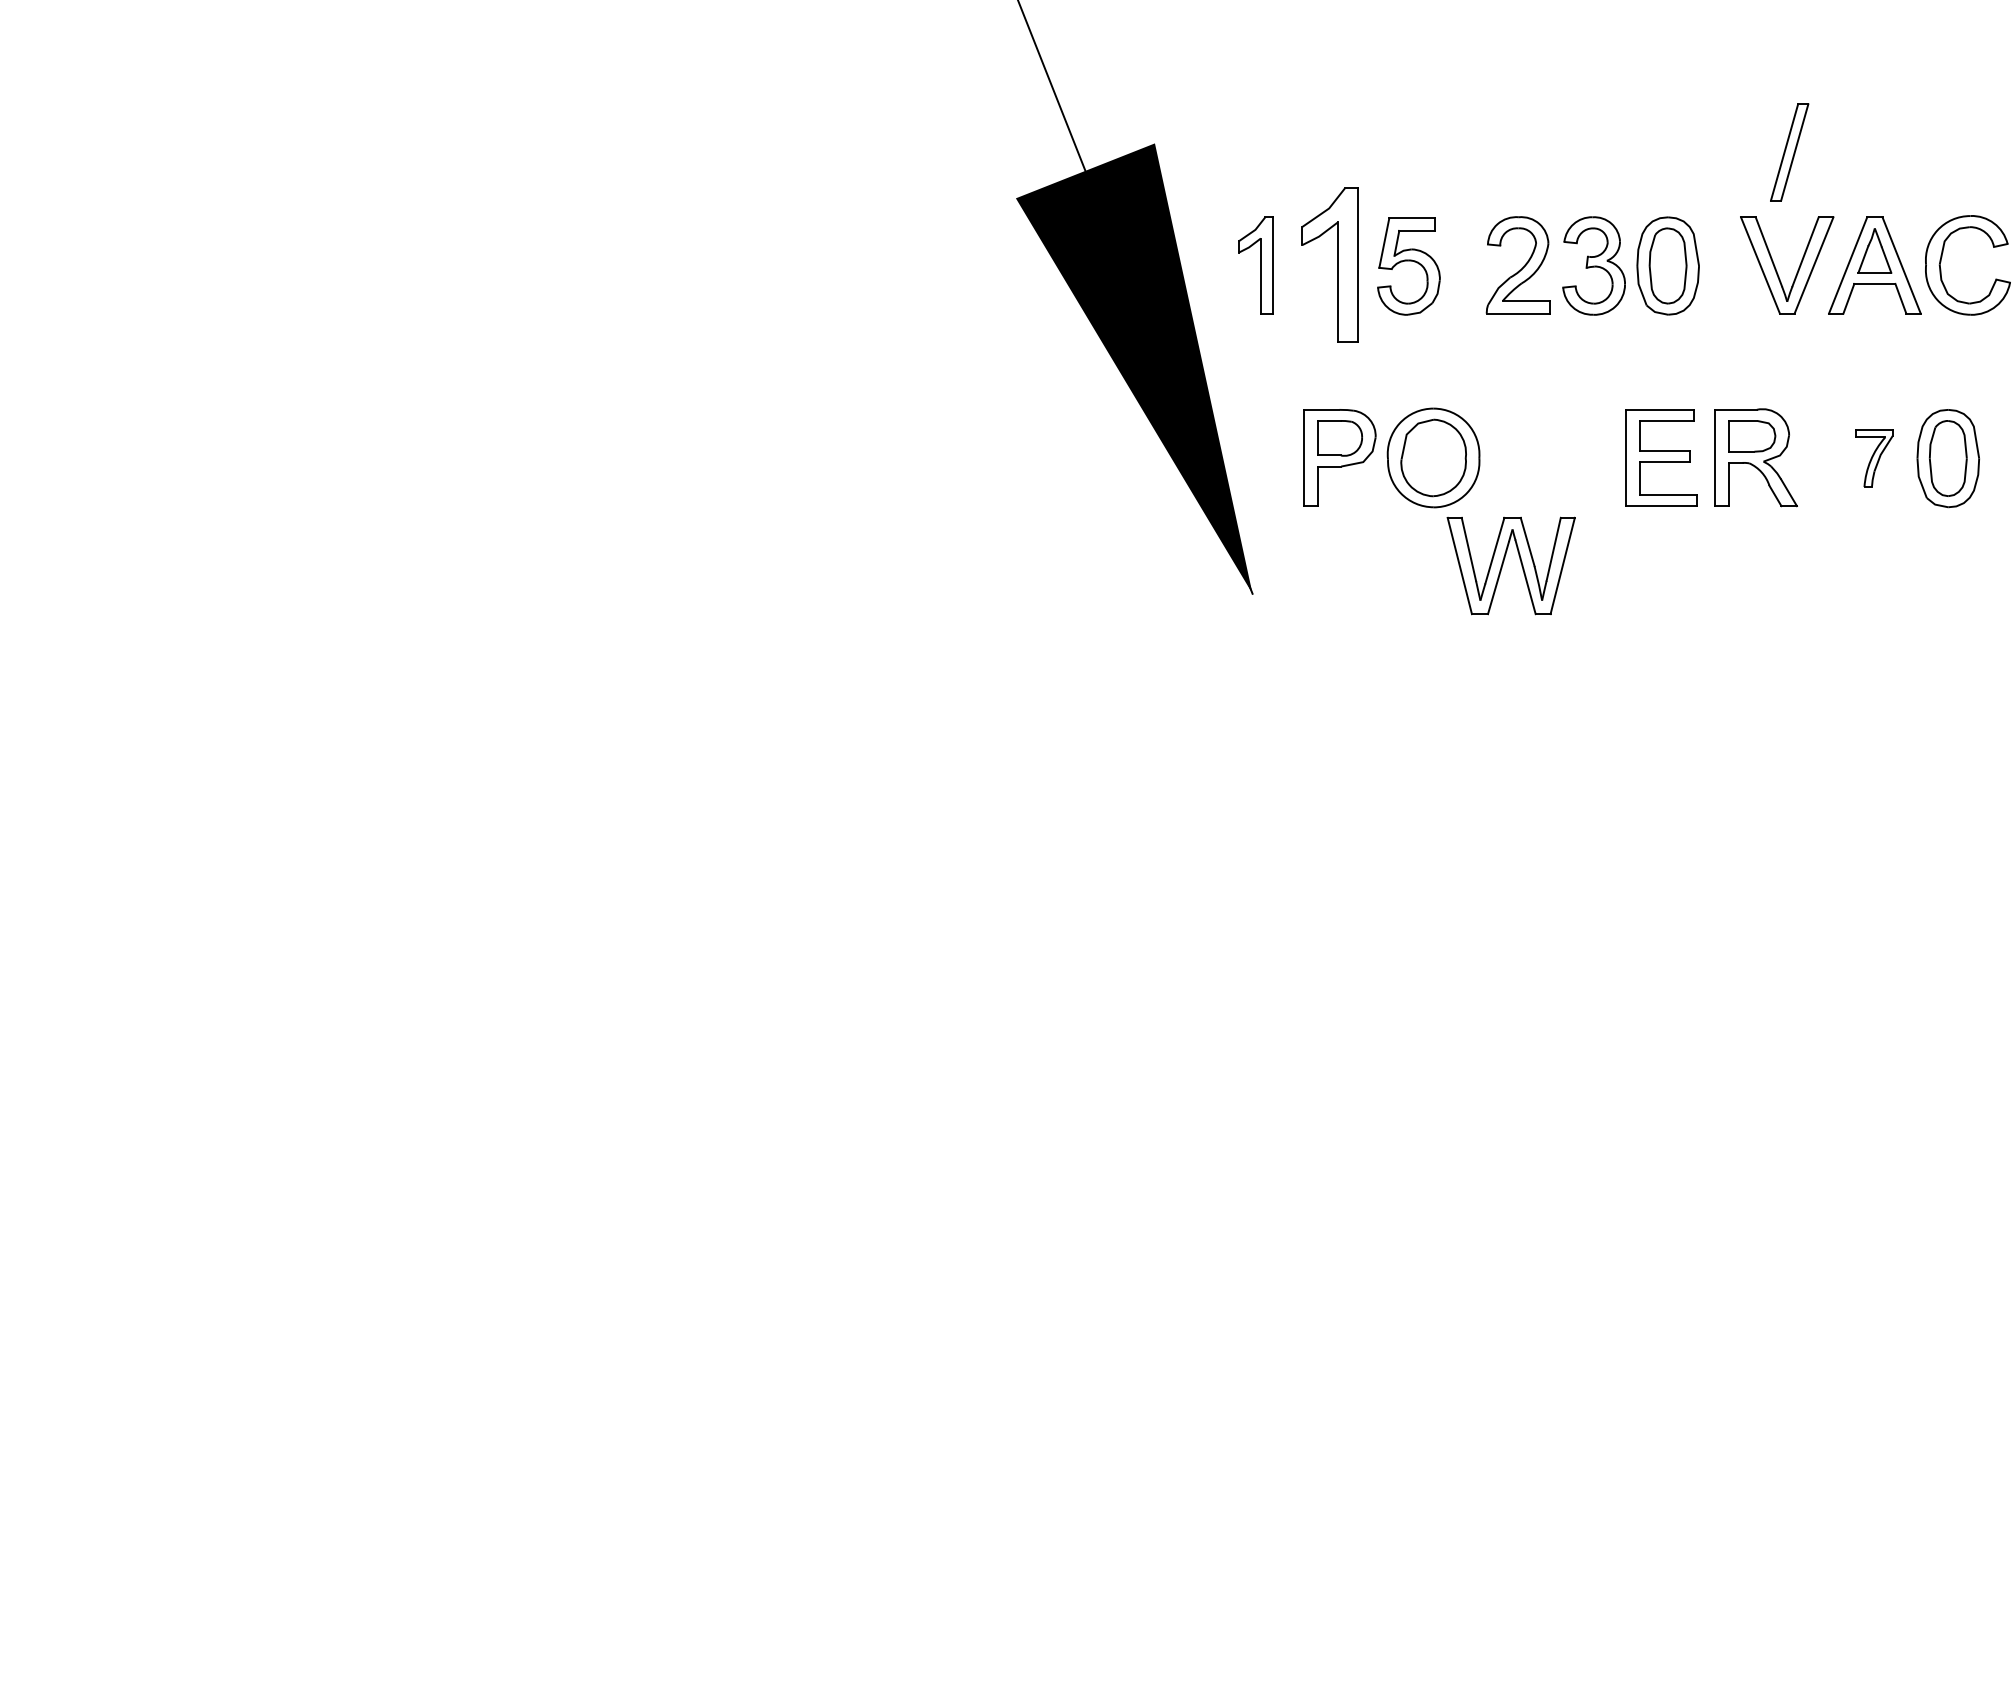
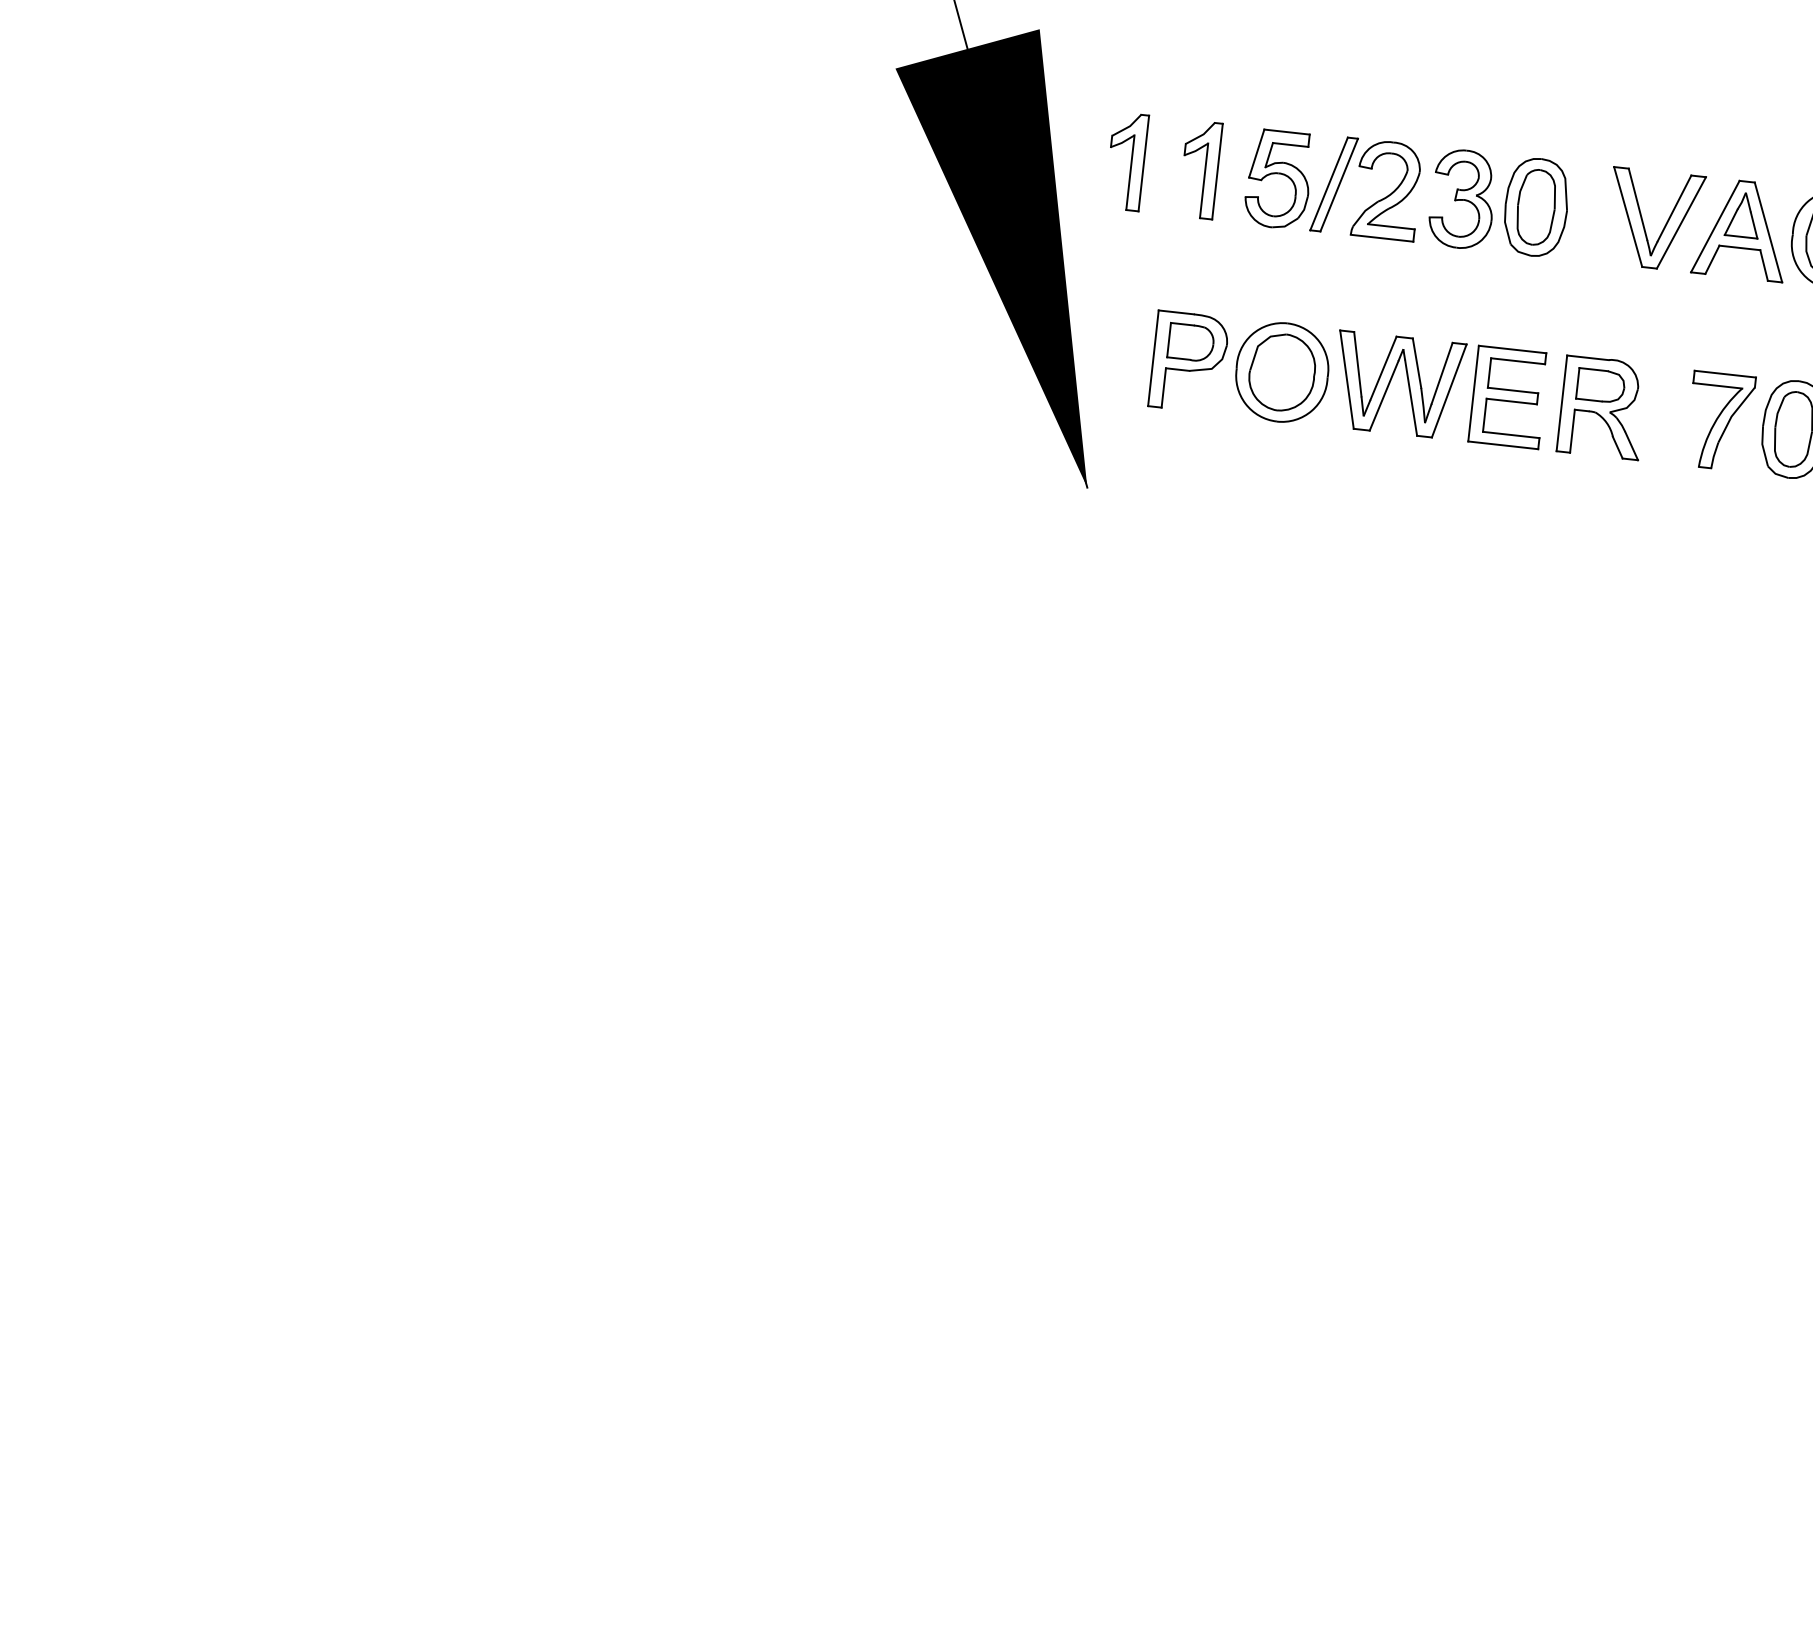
part: (1789, 152) -> (1333, 184), moved
part: (1329, 265) -> (1199, 169), size x0.62
part: (1873, 458) -> (1719, 421), size x1.67
part: (1503, 565) -> (1390, 383), moved

